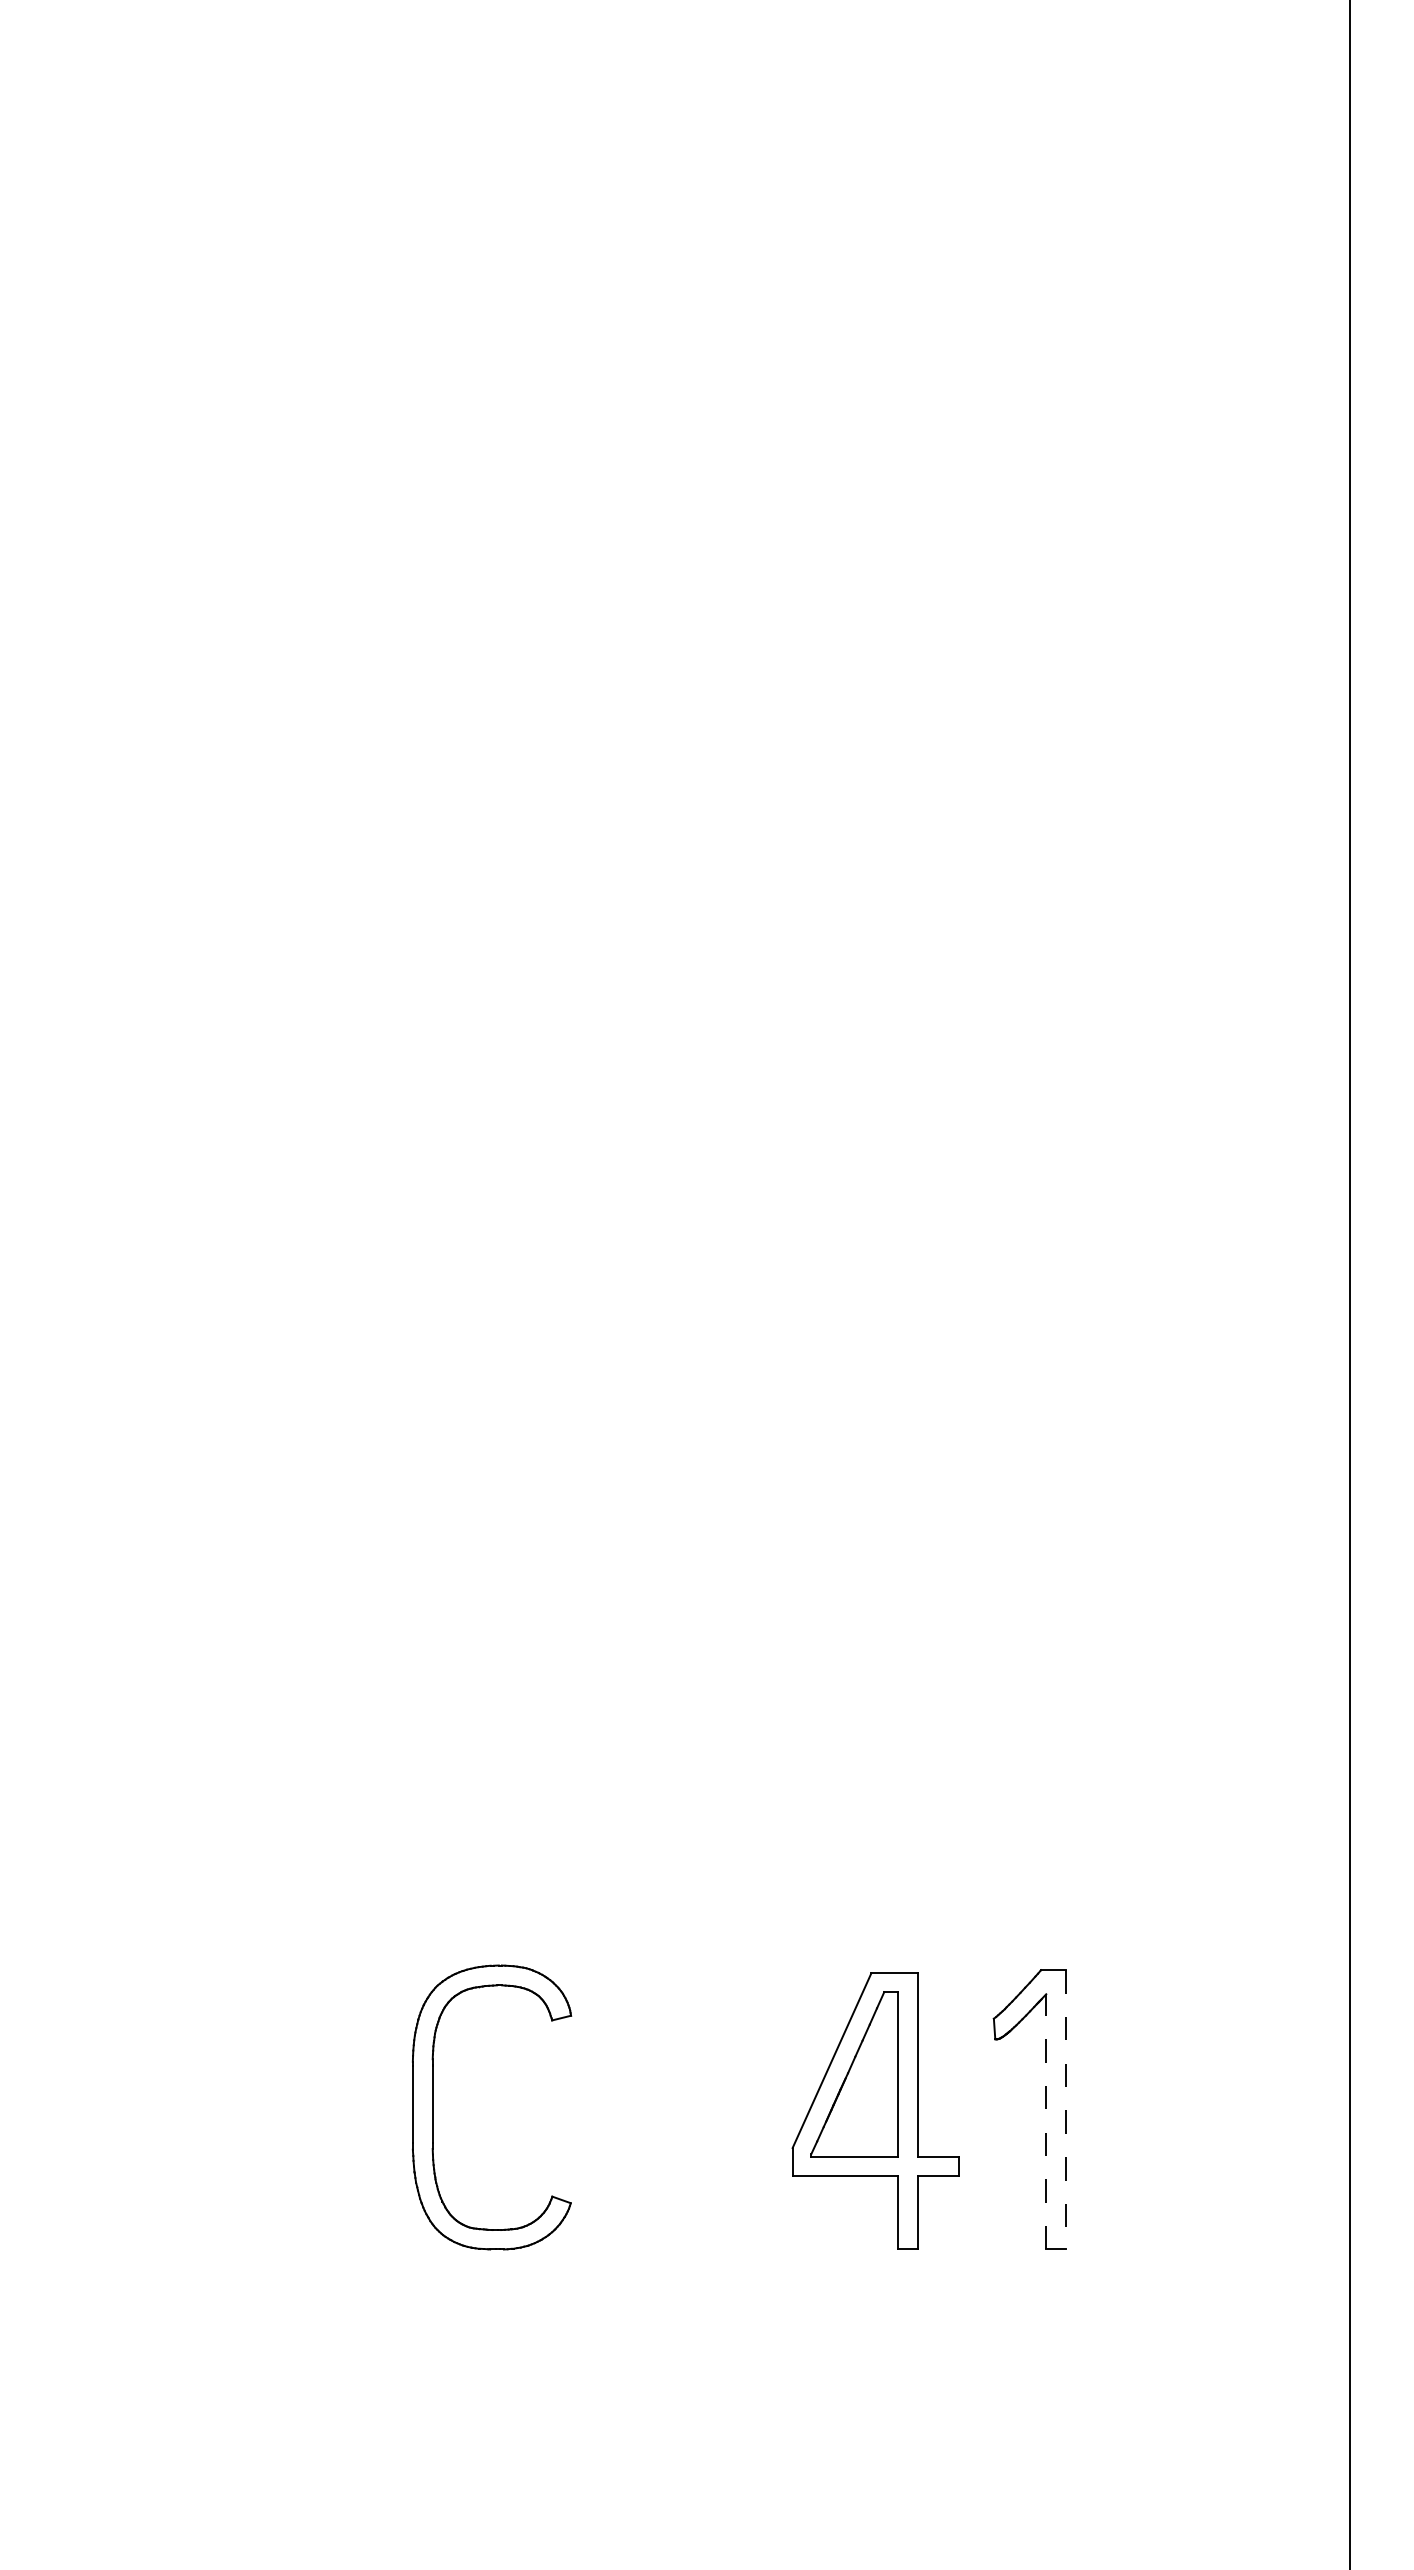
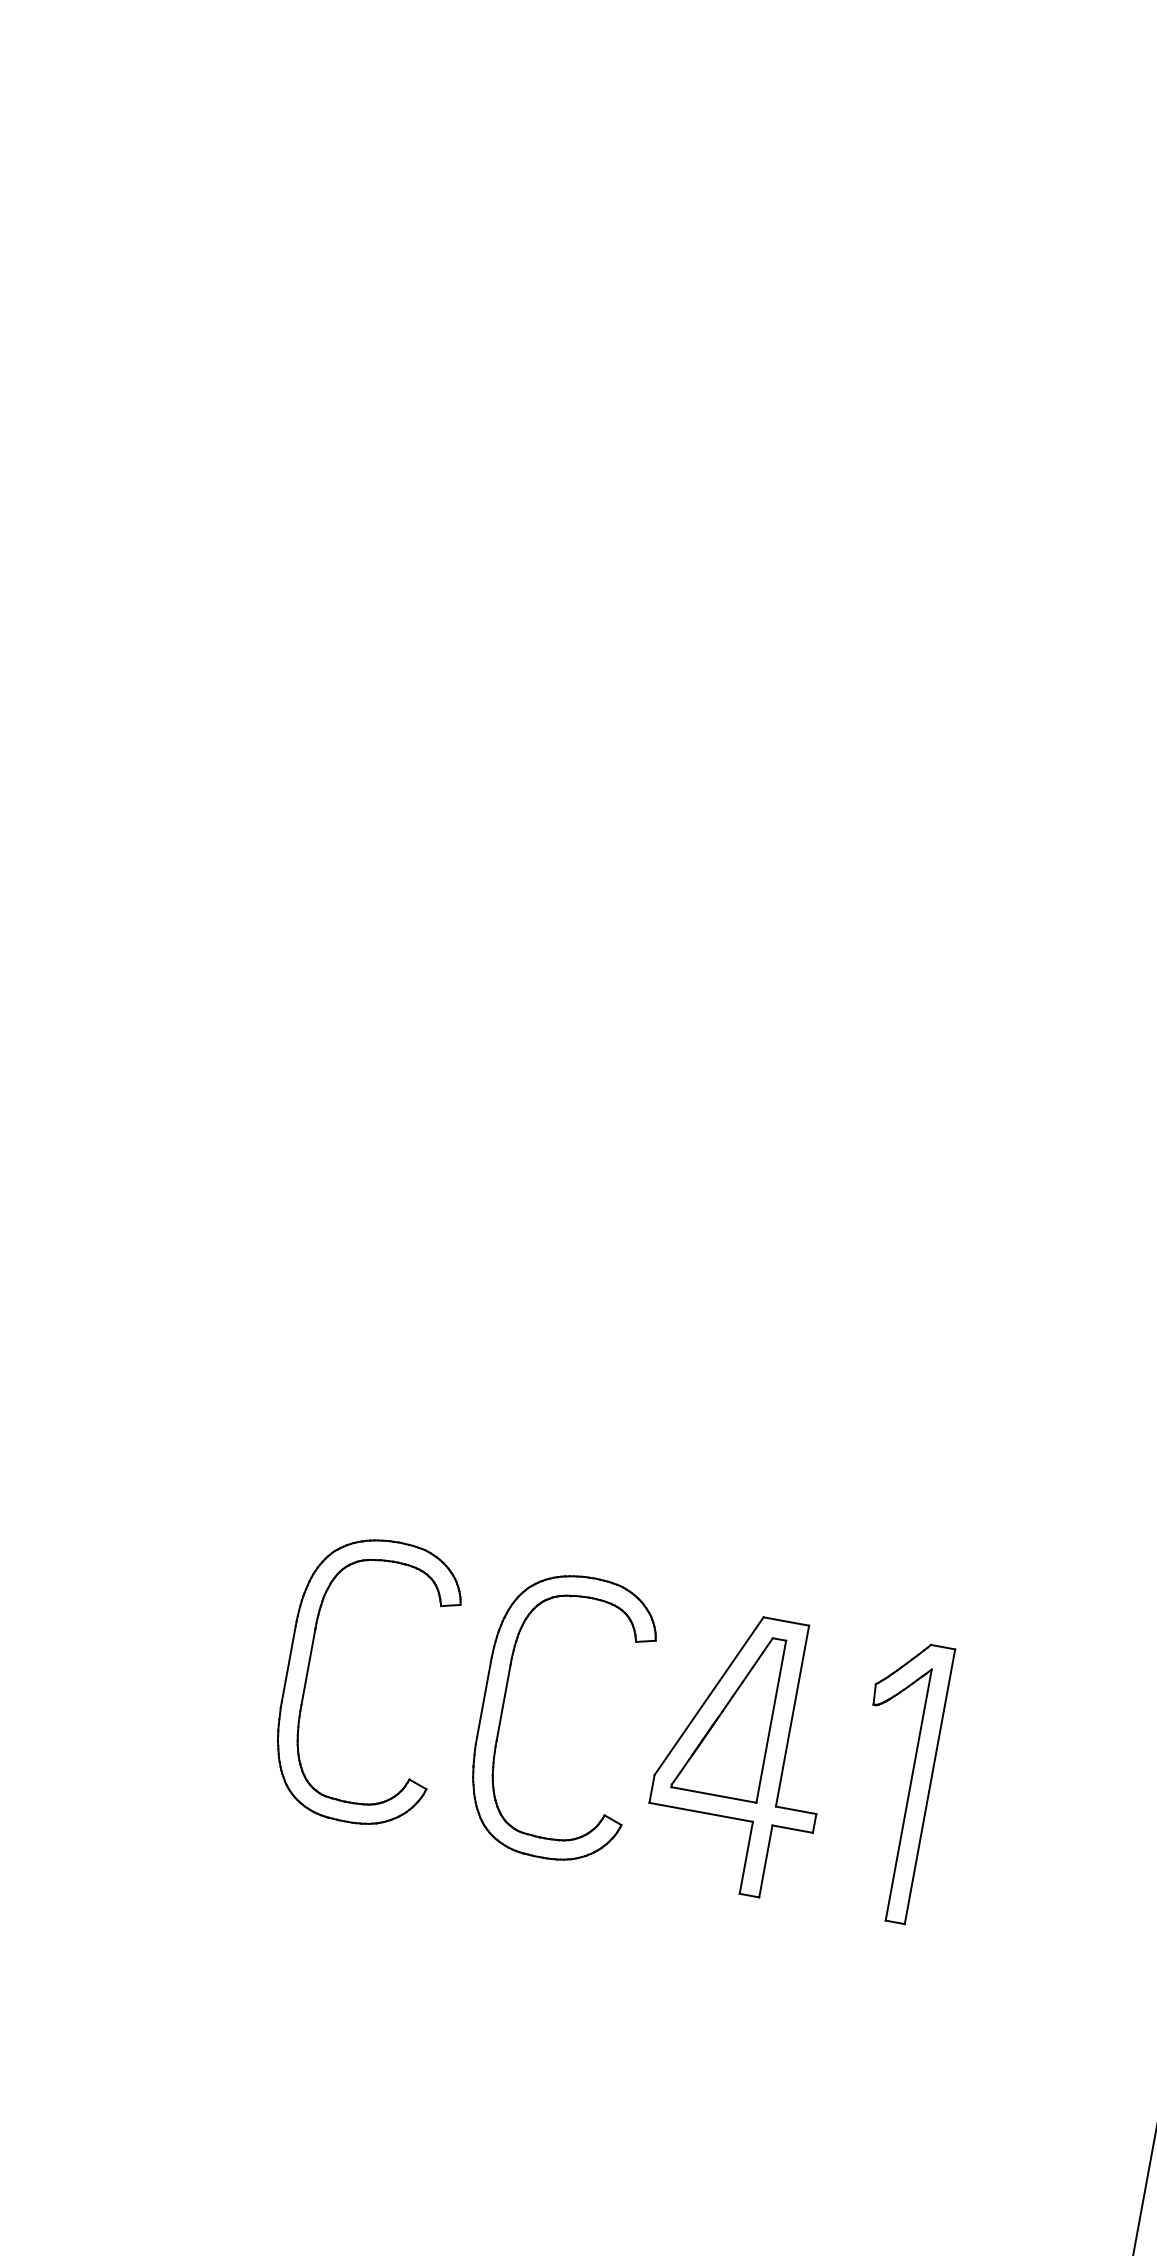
part: (631, 2107) -> (503, 1706), added
line: (1065, 2109) -> (929, 1786), dashed -> solid
line: (1046, 2121) -> (909, 1794), dashed -> solid

